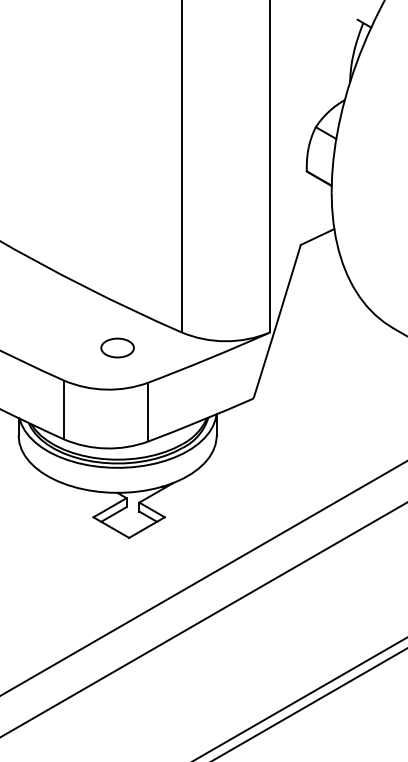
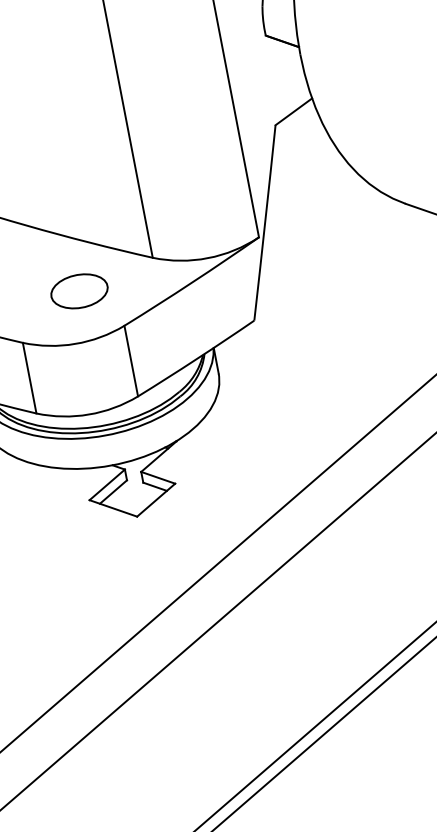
part: (117, 347) -> (79, 290), size x1.43

